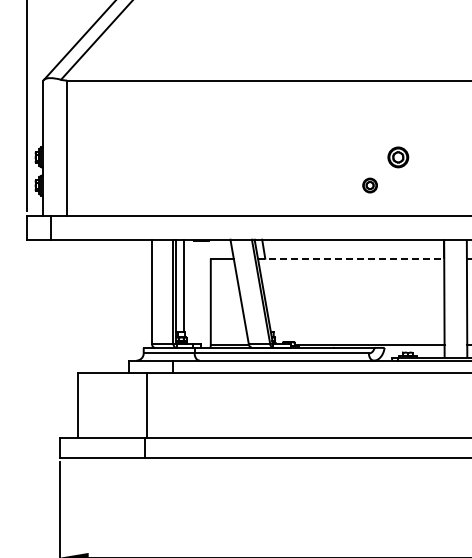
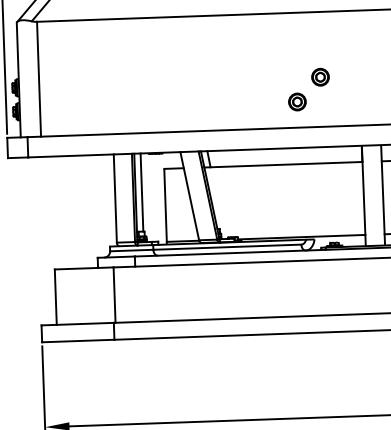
part: (369, 185) -> (296, 101), size x1.43
line: (351, 258) -> (283, 164), dashed -> solid

